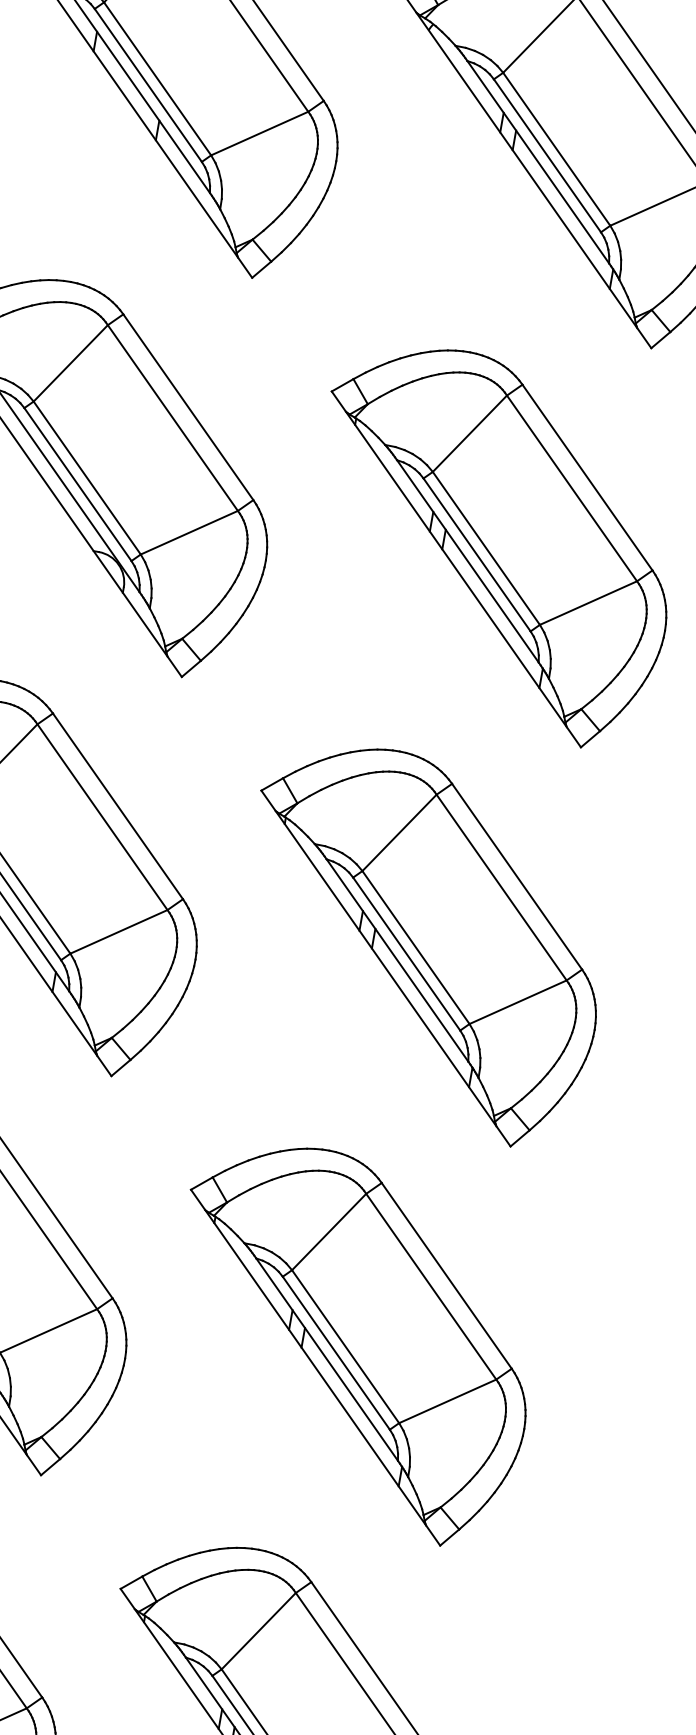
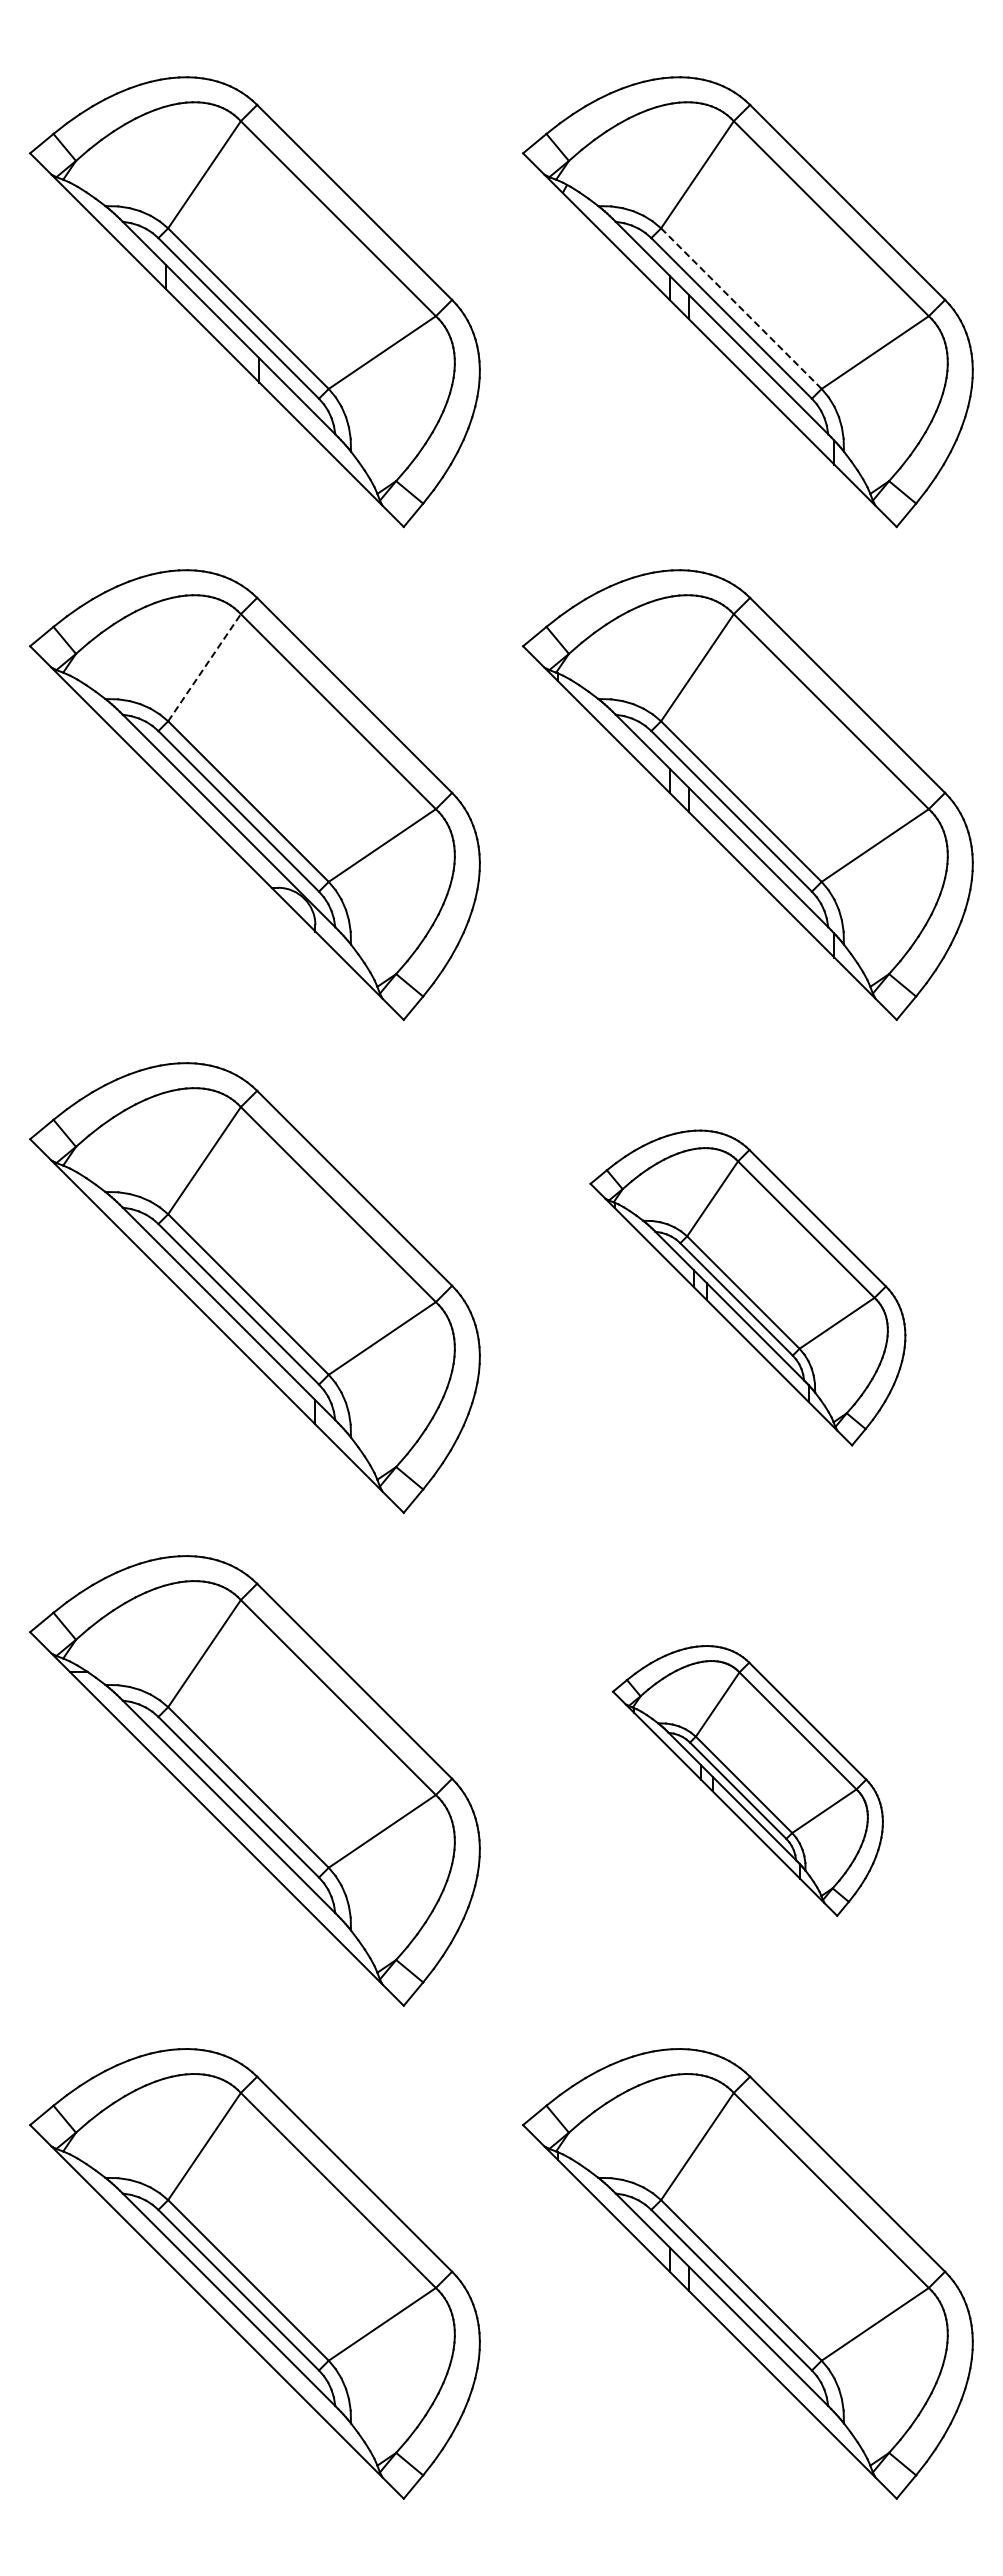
line: (556, 149) -> (741, 308), solid -> dashed
line: (70, 363) -> (204, 667), solid -> dashed
part: (421, 942) -> (747, 1287), size x0.7
part: (351, 1341) -> (747, 1780), size x0.6

